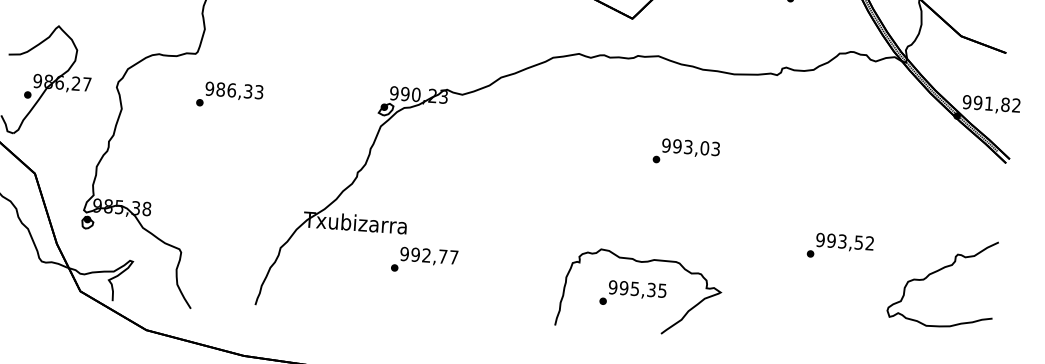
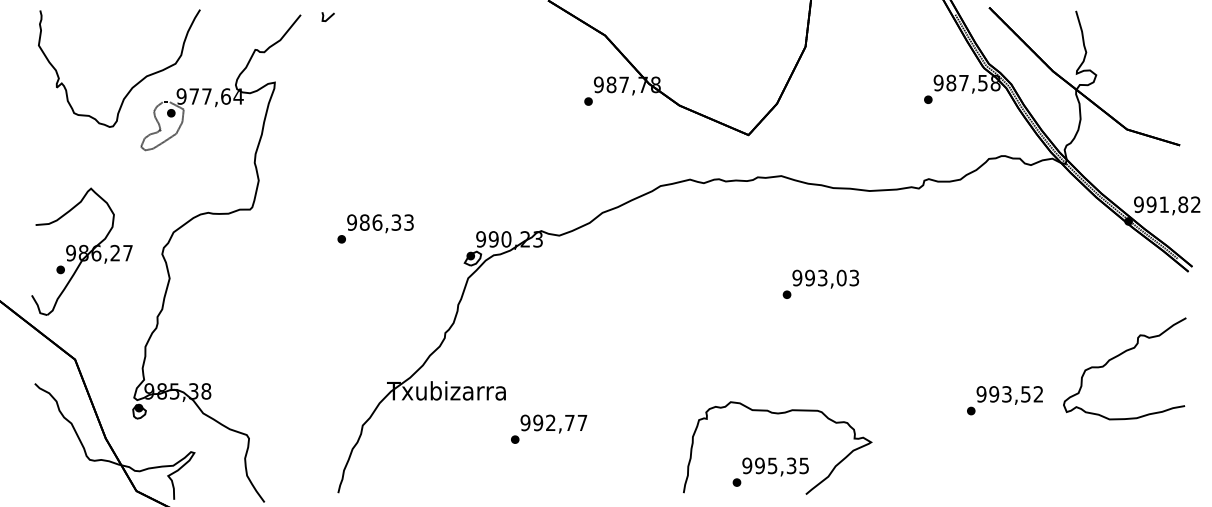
text: (229, 95) -> (375, 228), moved
text: (840, 246) -> (1004, 400), moved
text: (425, 260) -> (549, 428), moved
curve: (937, 271) -> (1118, 356), moved
text: (632, 293) -> (770, 471), moved

